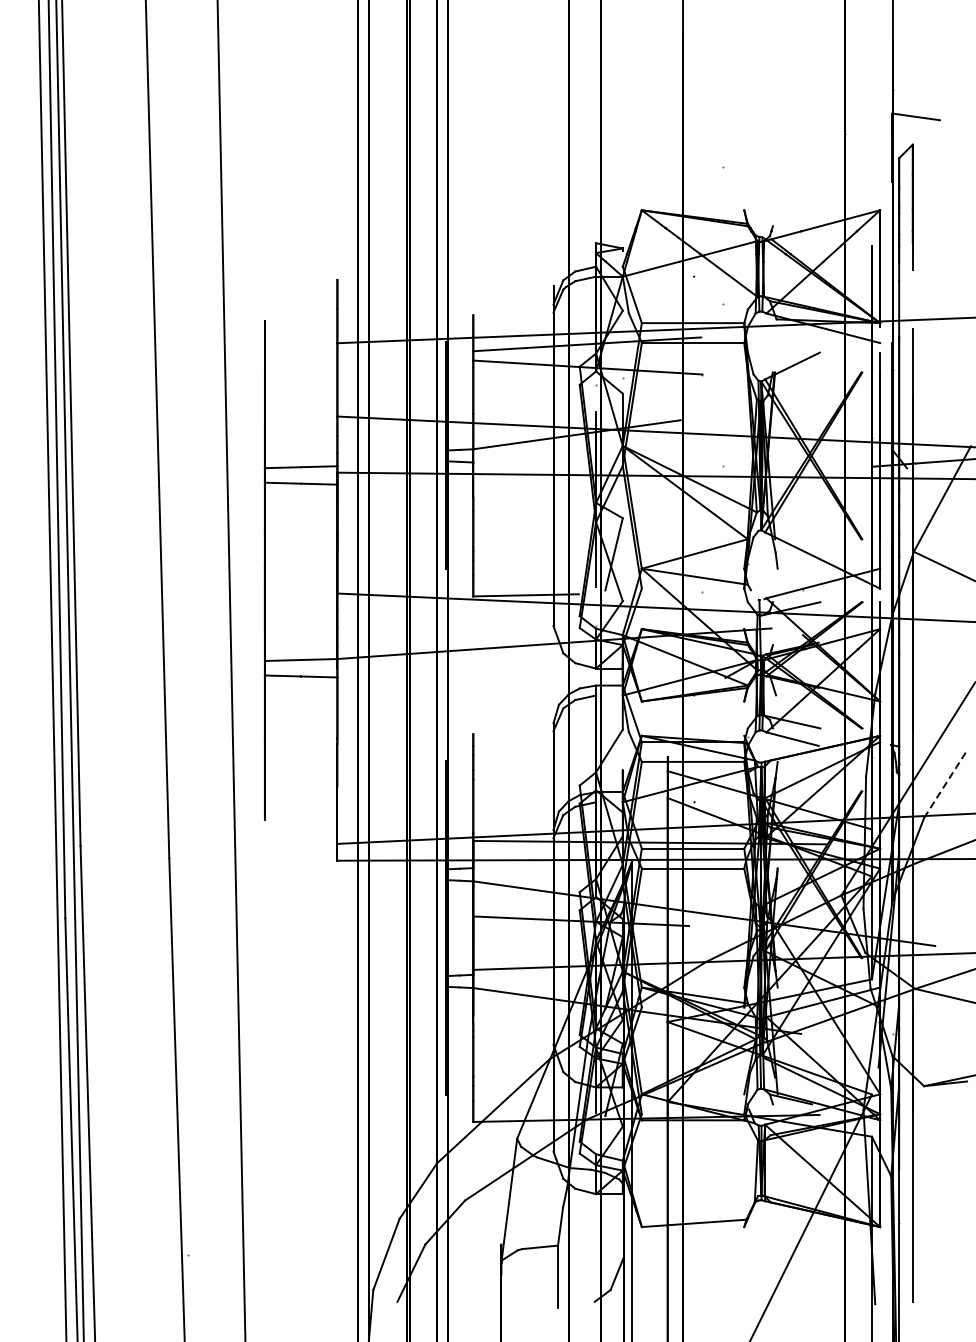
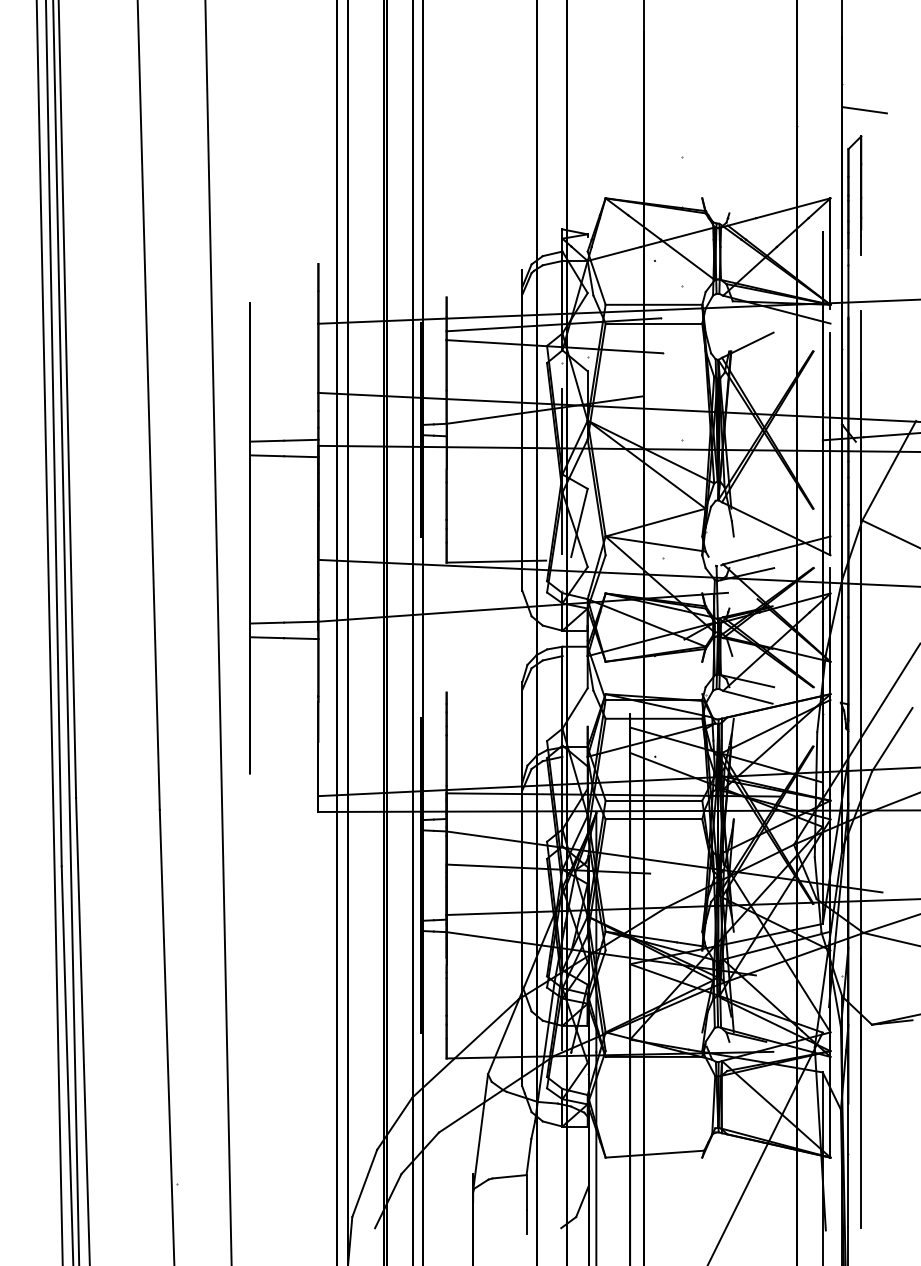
line: (945, 783) -> (892, 739), dashed -> solid

